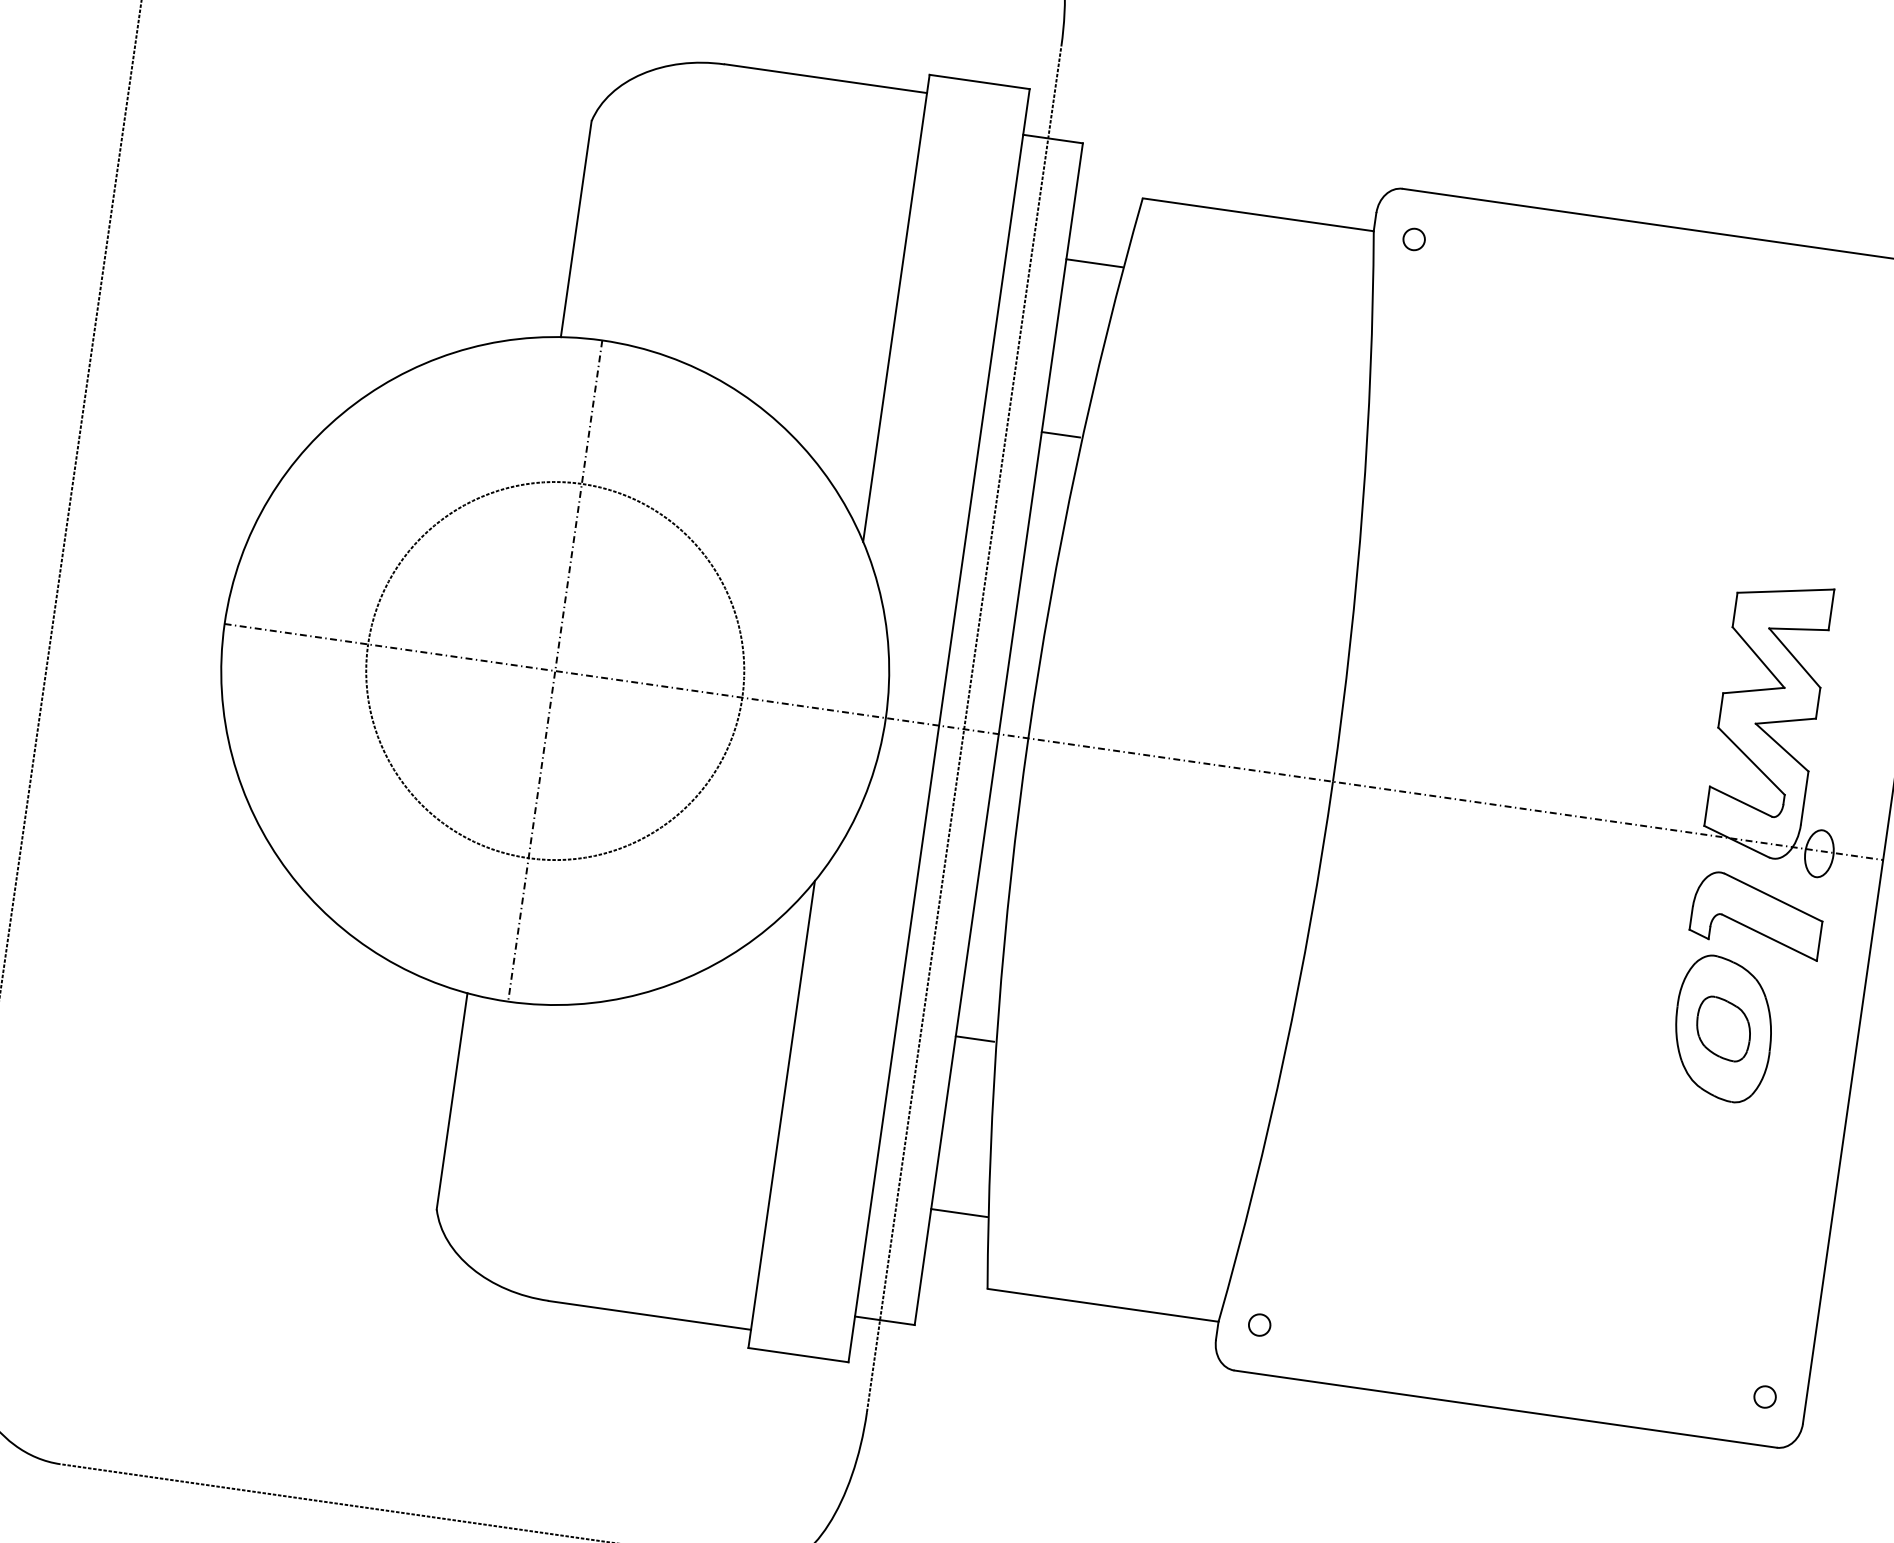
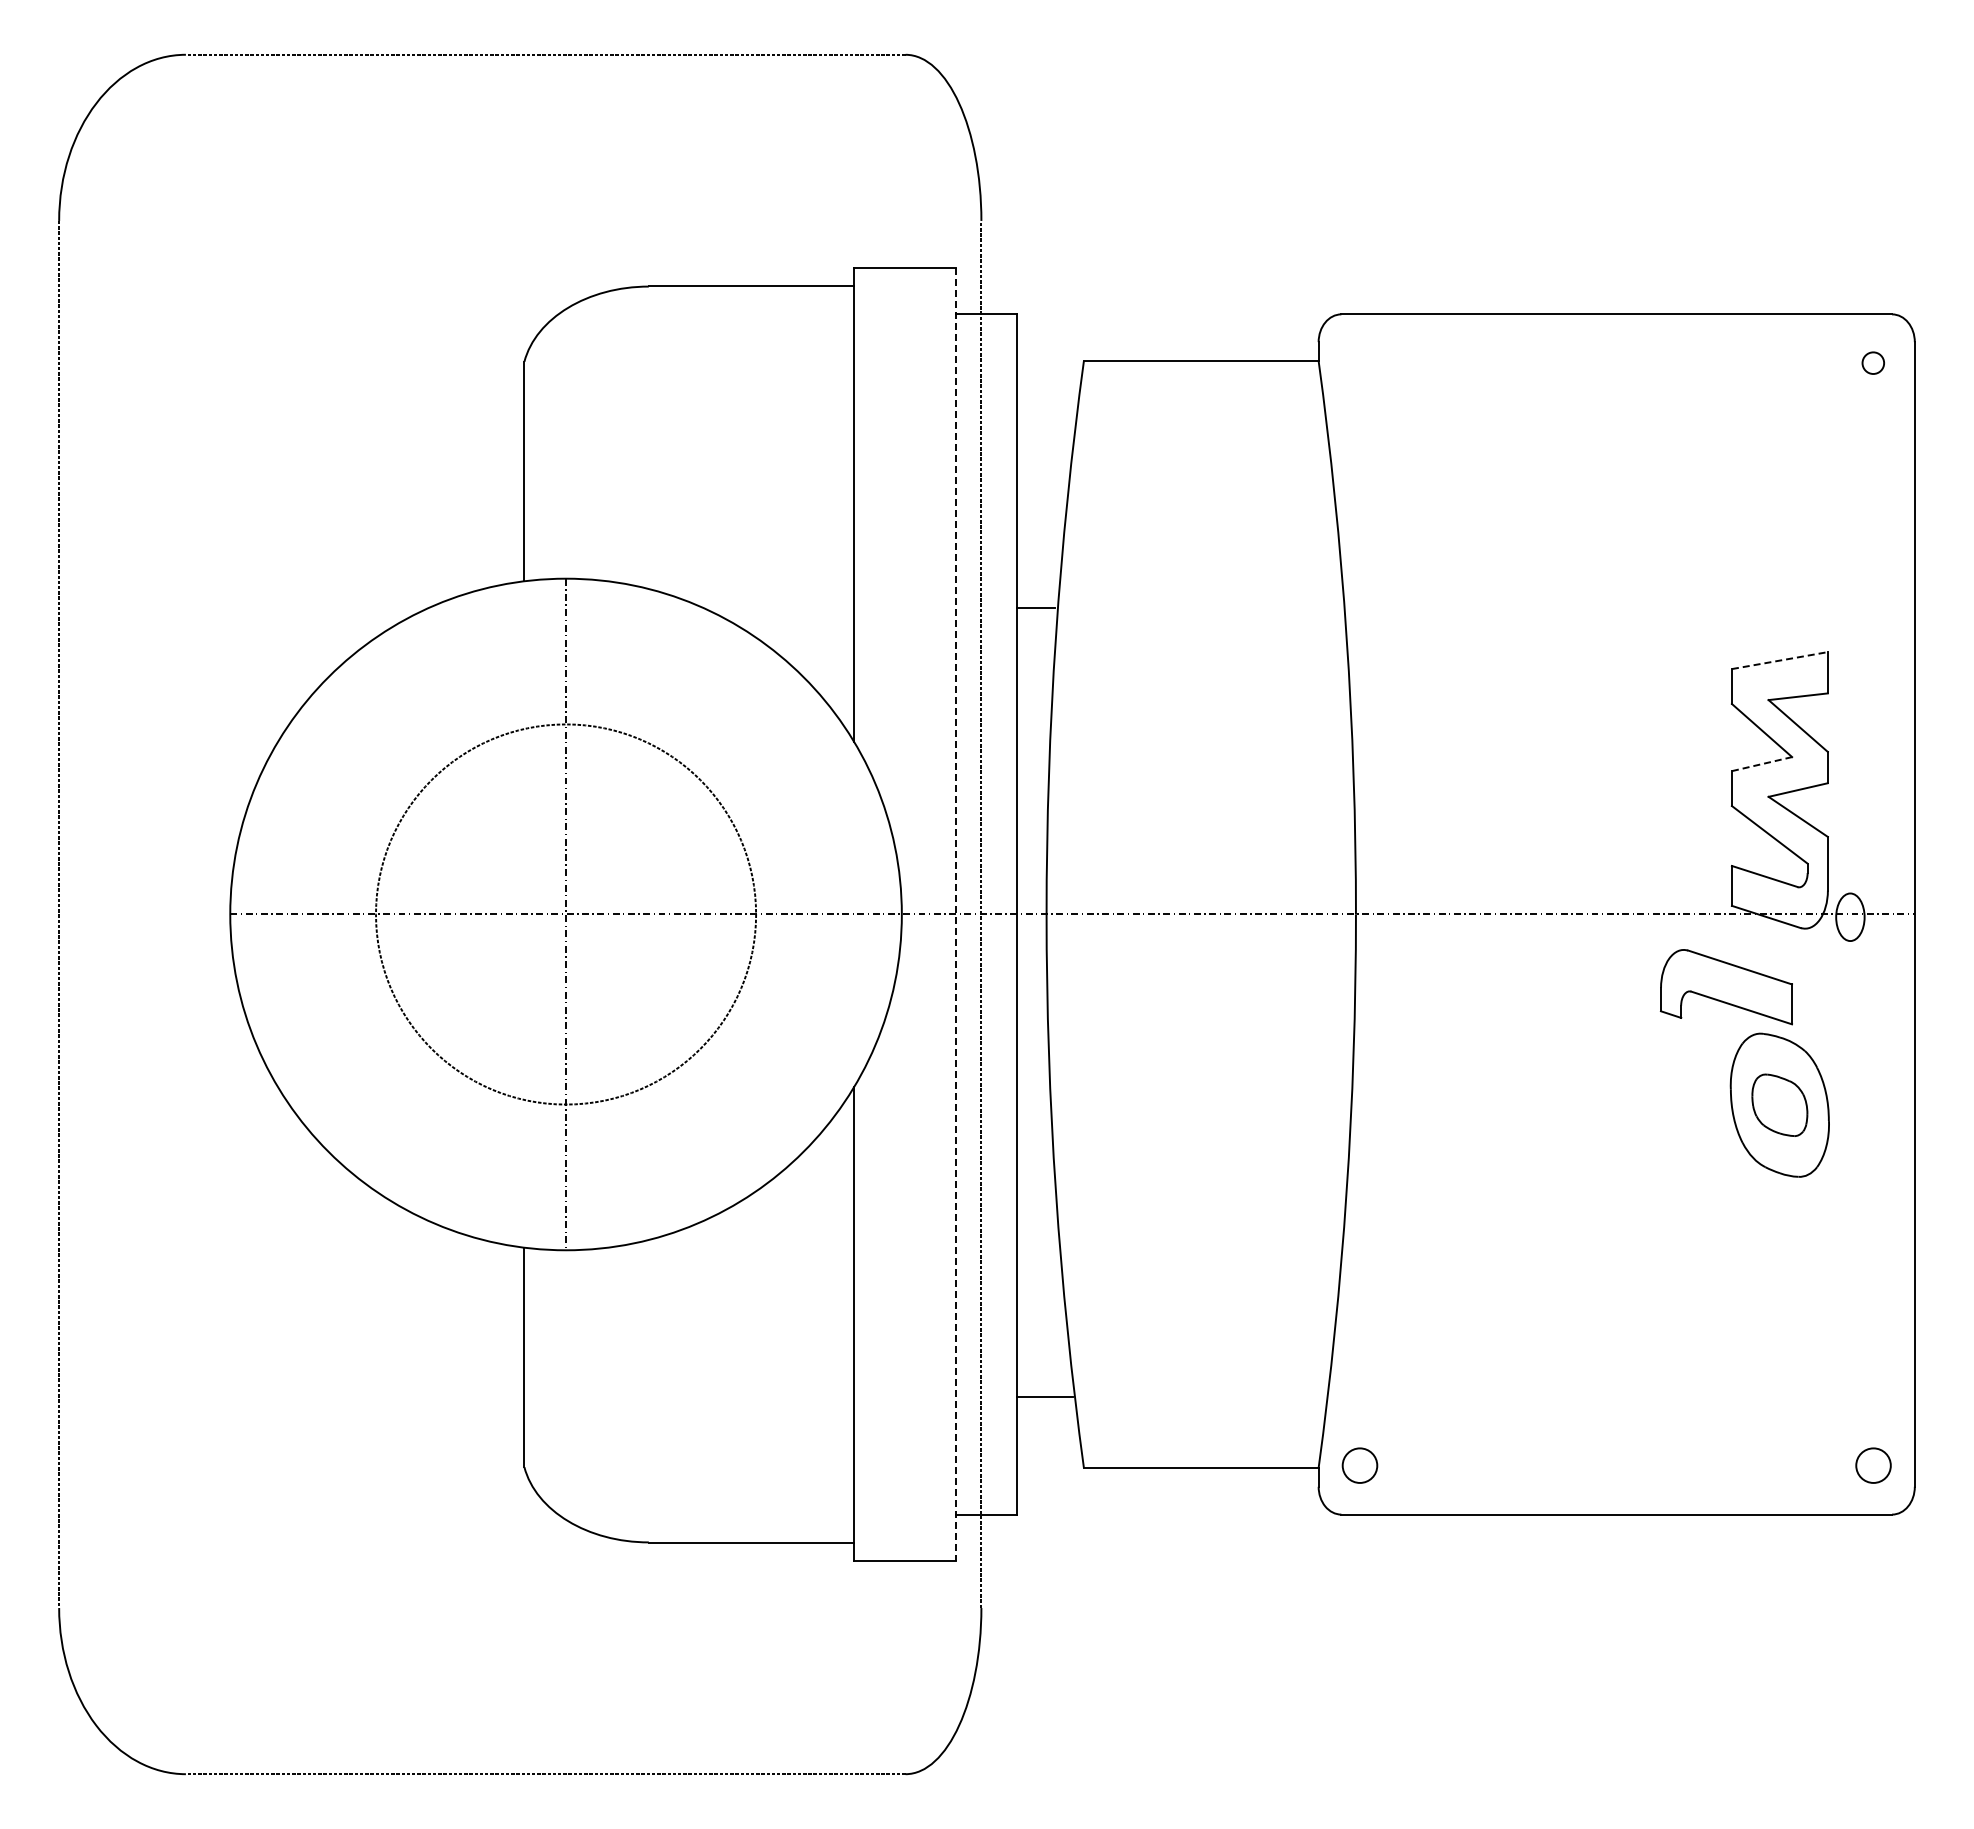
circle: (1413, 238) -> (1359, 362), removed
line: (1093, 263) -> (1044, 432), removed
line: (1785, 591) -> (1779, 660), solid -> dashed
line: (1754, 691) -> (1762, 764), solid -> dashed
line: (938, 725) -> (955, 914), solid -> dashed
part: (1757, 915) -> (1726, 987), moved
line: (974, 1039) -> (1035, 1221), removed
circle: (1259, 1324) -> (1359, 1465), size x1.6
circle: (1764, 1396) -> (1872, 1465), size x1.6

